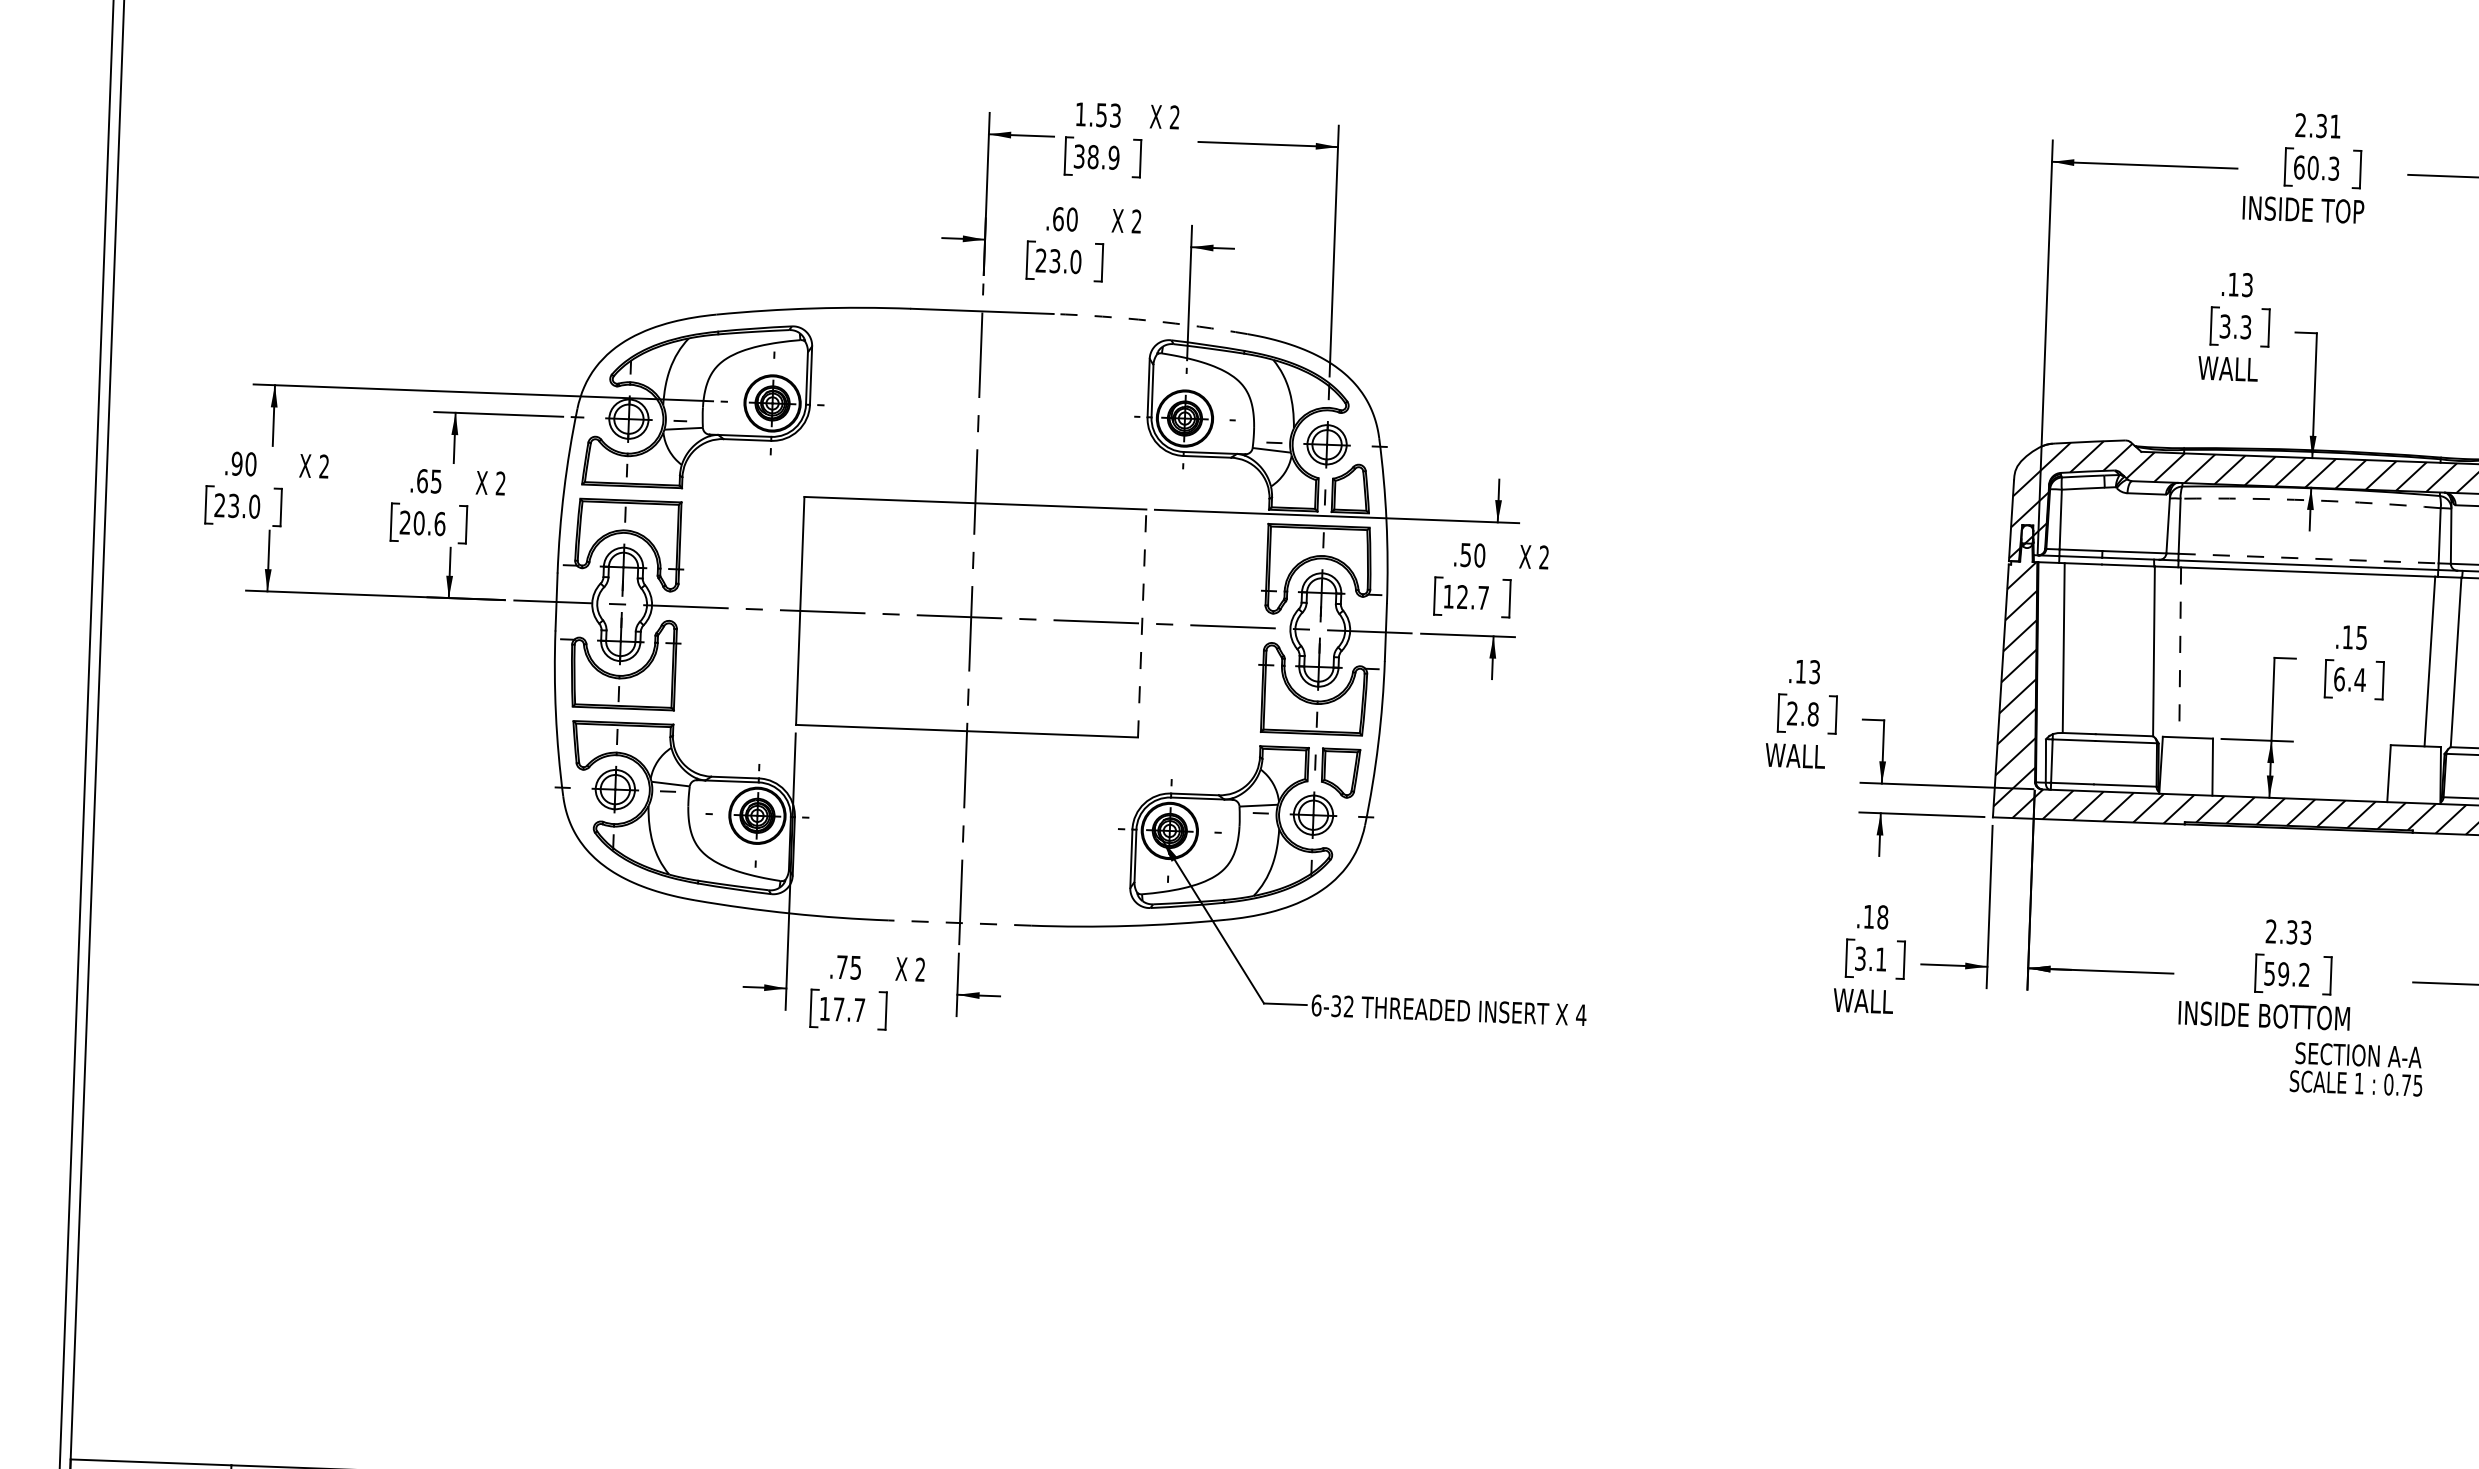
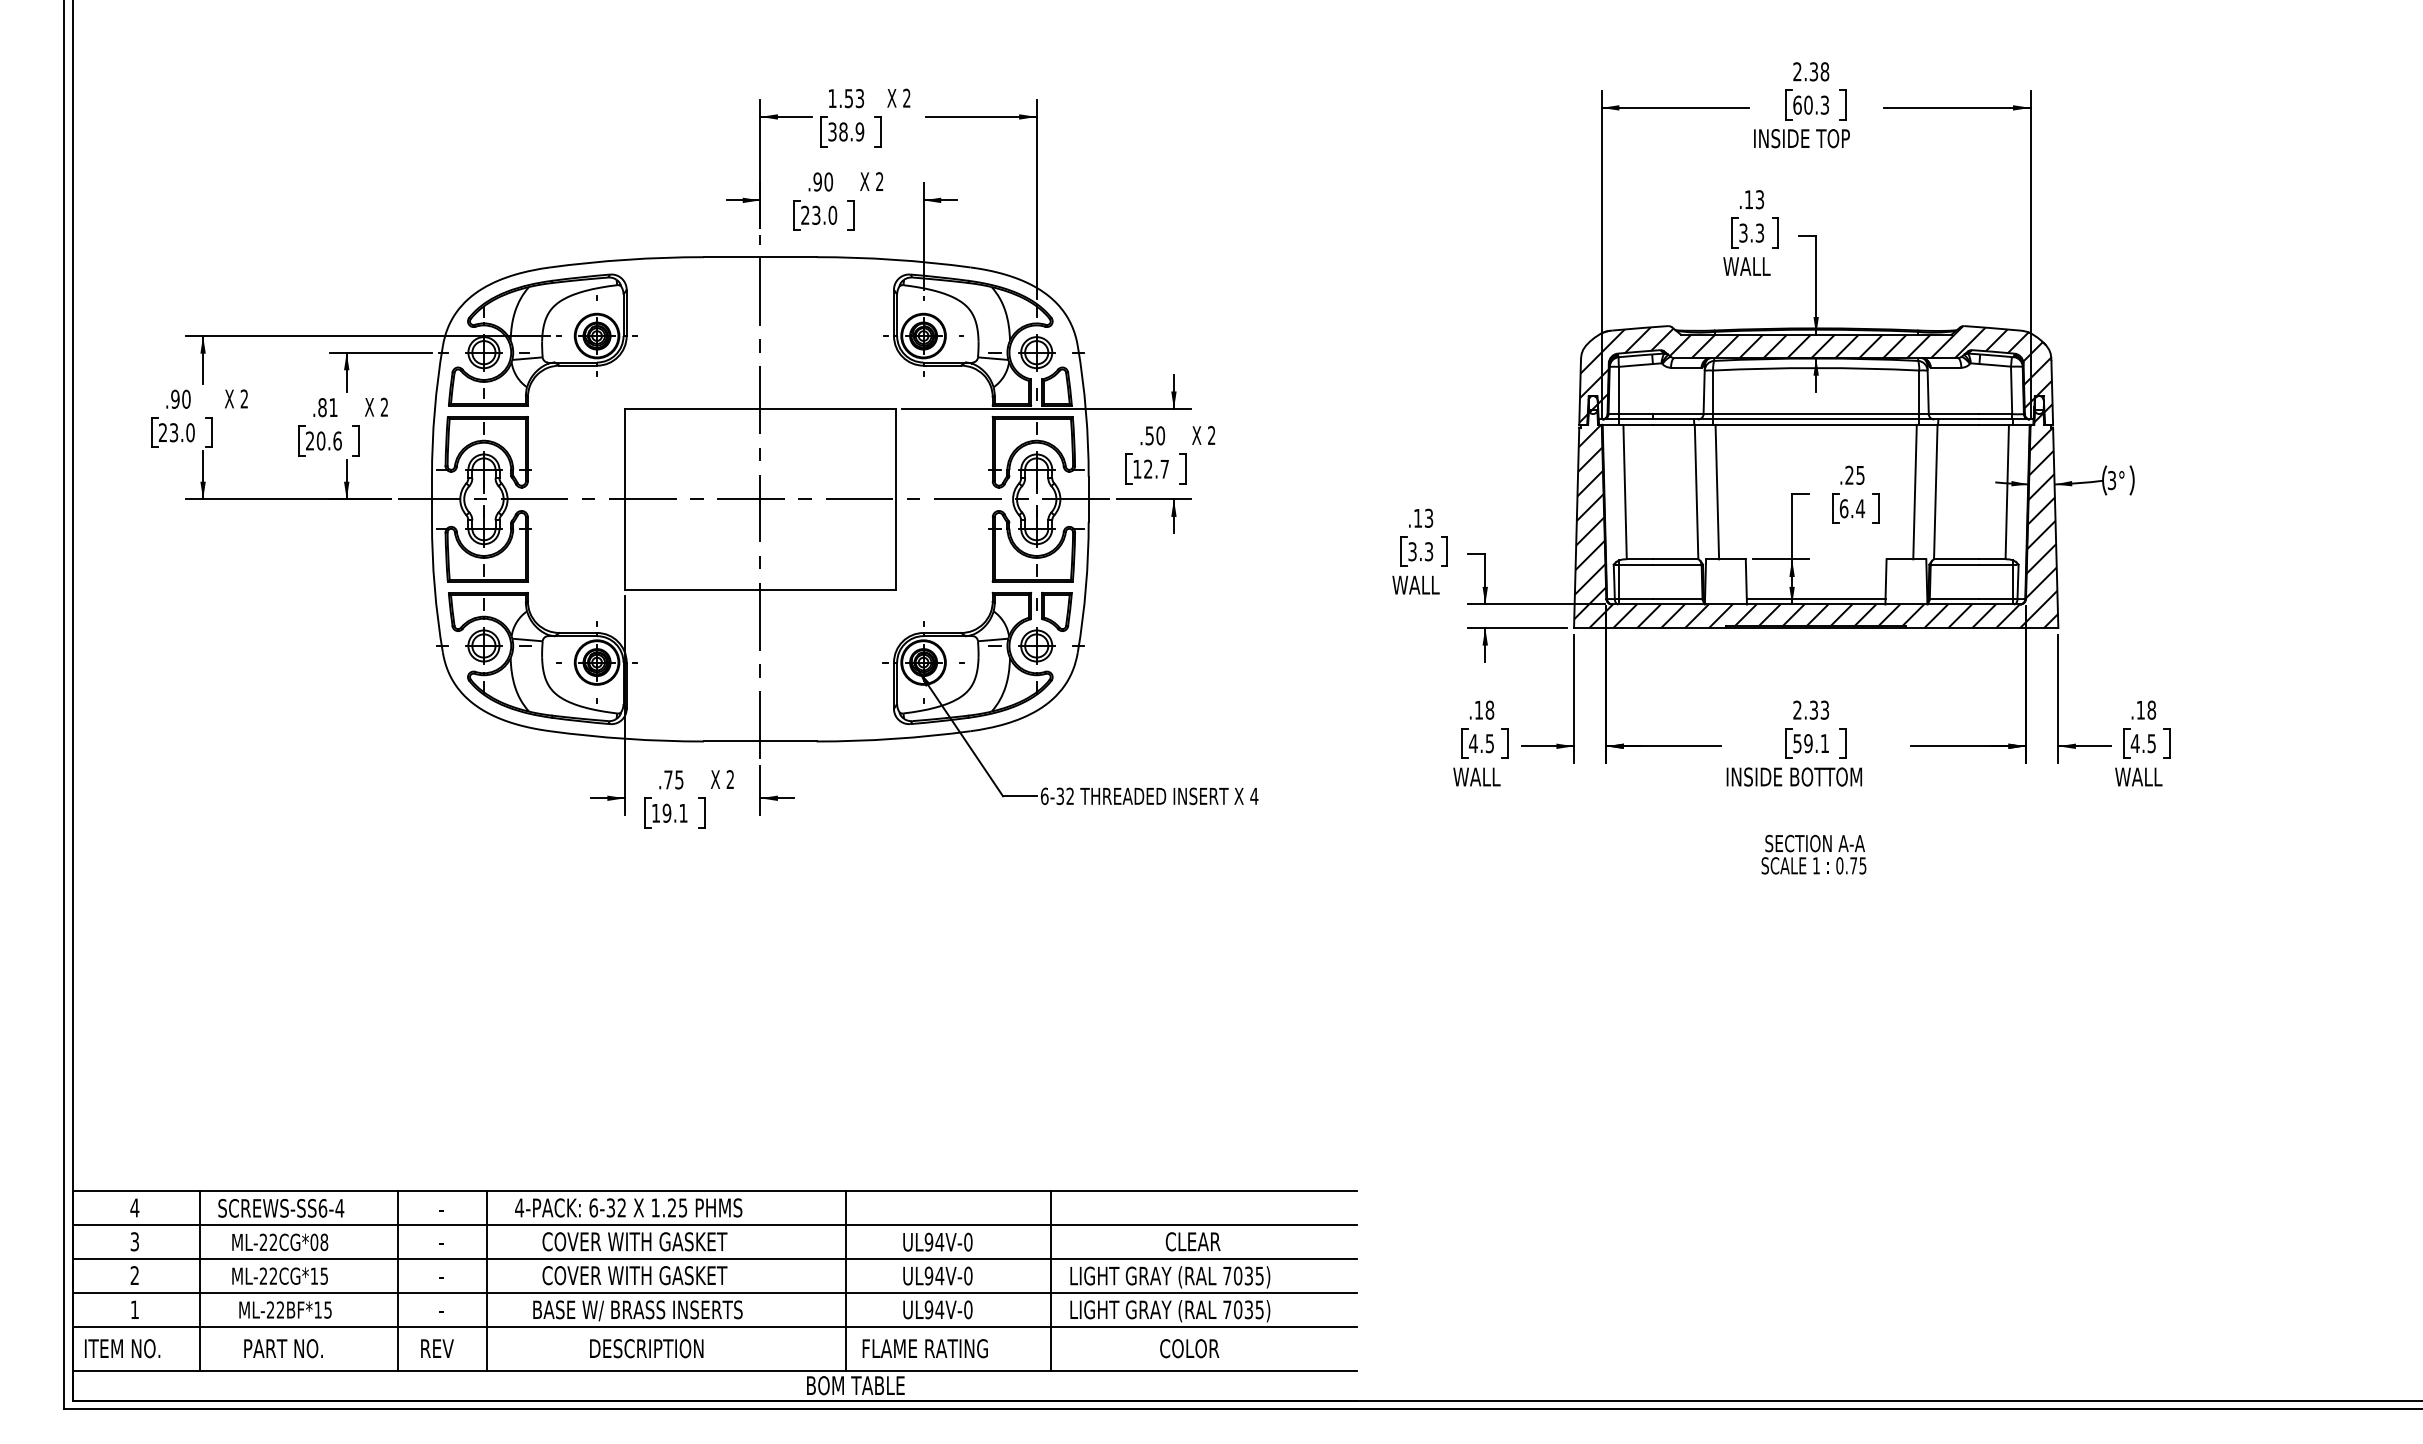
text: (2335, 126) -> (1824, 71), 2.31 -> 2.38
text: (1058, 218) -> (817, 181), .60 -> .90
arc: (1150, 320) -> (893, 259), dashed -> solid
text: (428, 481) -> (327, 407), .65 -> .81
arc: (2311, 500) -> (1816, 368), dashed -> solid
line: (2309, 558) -> (1816, 414), dashed -> solid
line: (1141, 622) -> (895, 498), dashed -> solid
text: (2347, 636) -> (1849, 474), .15 -> .25
line: (2180, 652) -> (1717, 492), dashed -> solid
text: (1802, 713) -> (1420, 551), 2.8 -> 3.3
line: (2299, 792) -> (1815, 599), added
line: (958, 923) -> (759, 741), dashed -> solid
text: (1869, 958) -> (1480, 743), 3.1 -> 4.5
text: (2303, 974) -> (1824, 743), 59.2 -> 59.1
text: (848, 1008) -> (674, 812), 17.7 -> 19.1
text: (2356, 1069) -> (1813, 854), moved

